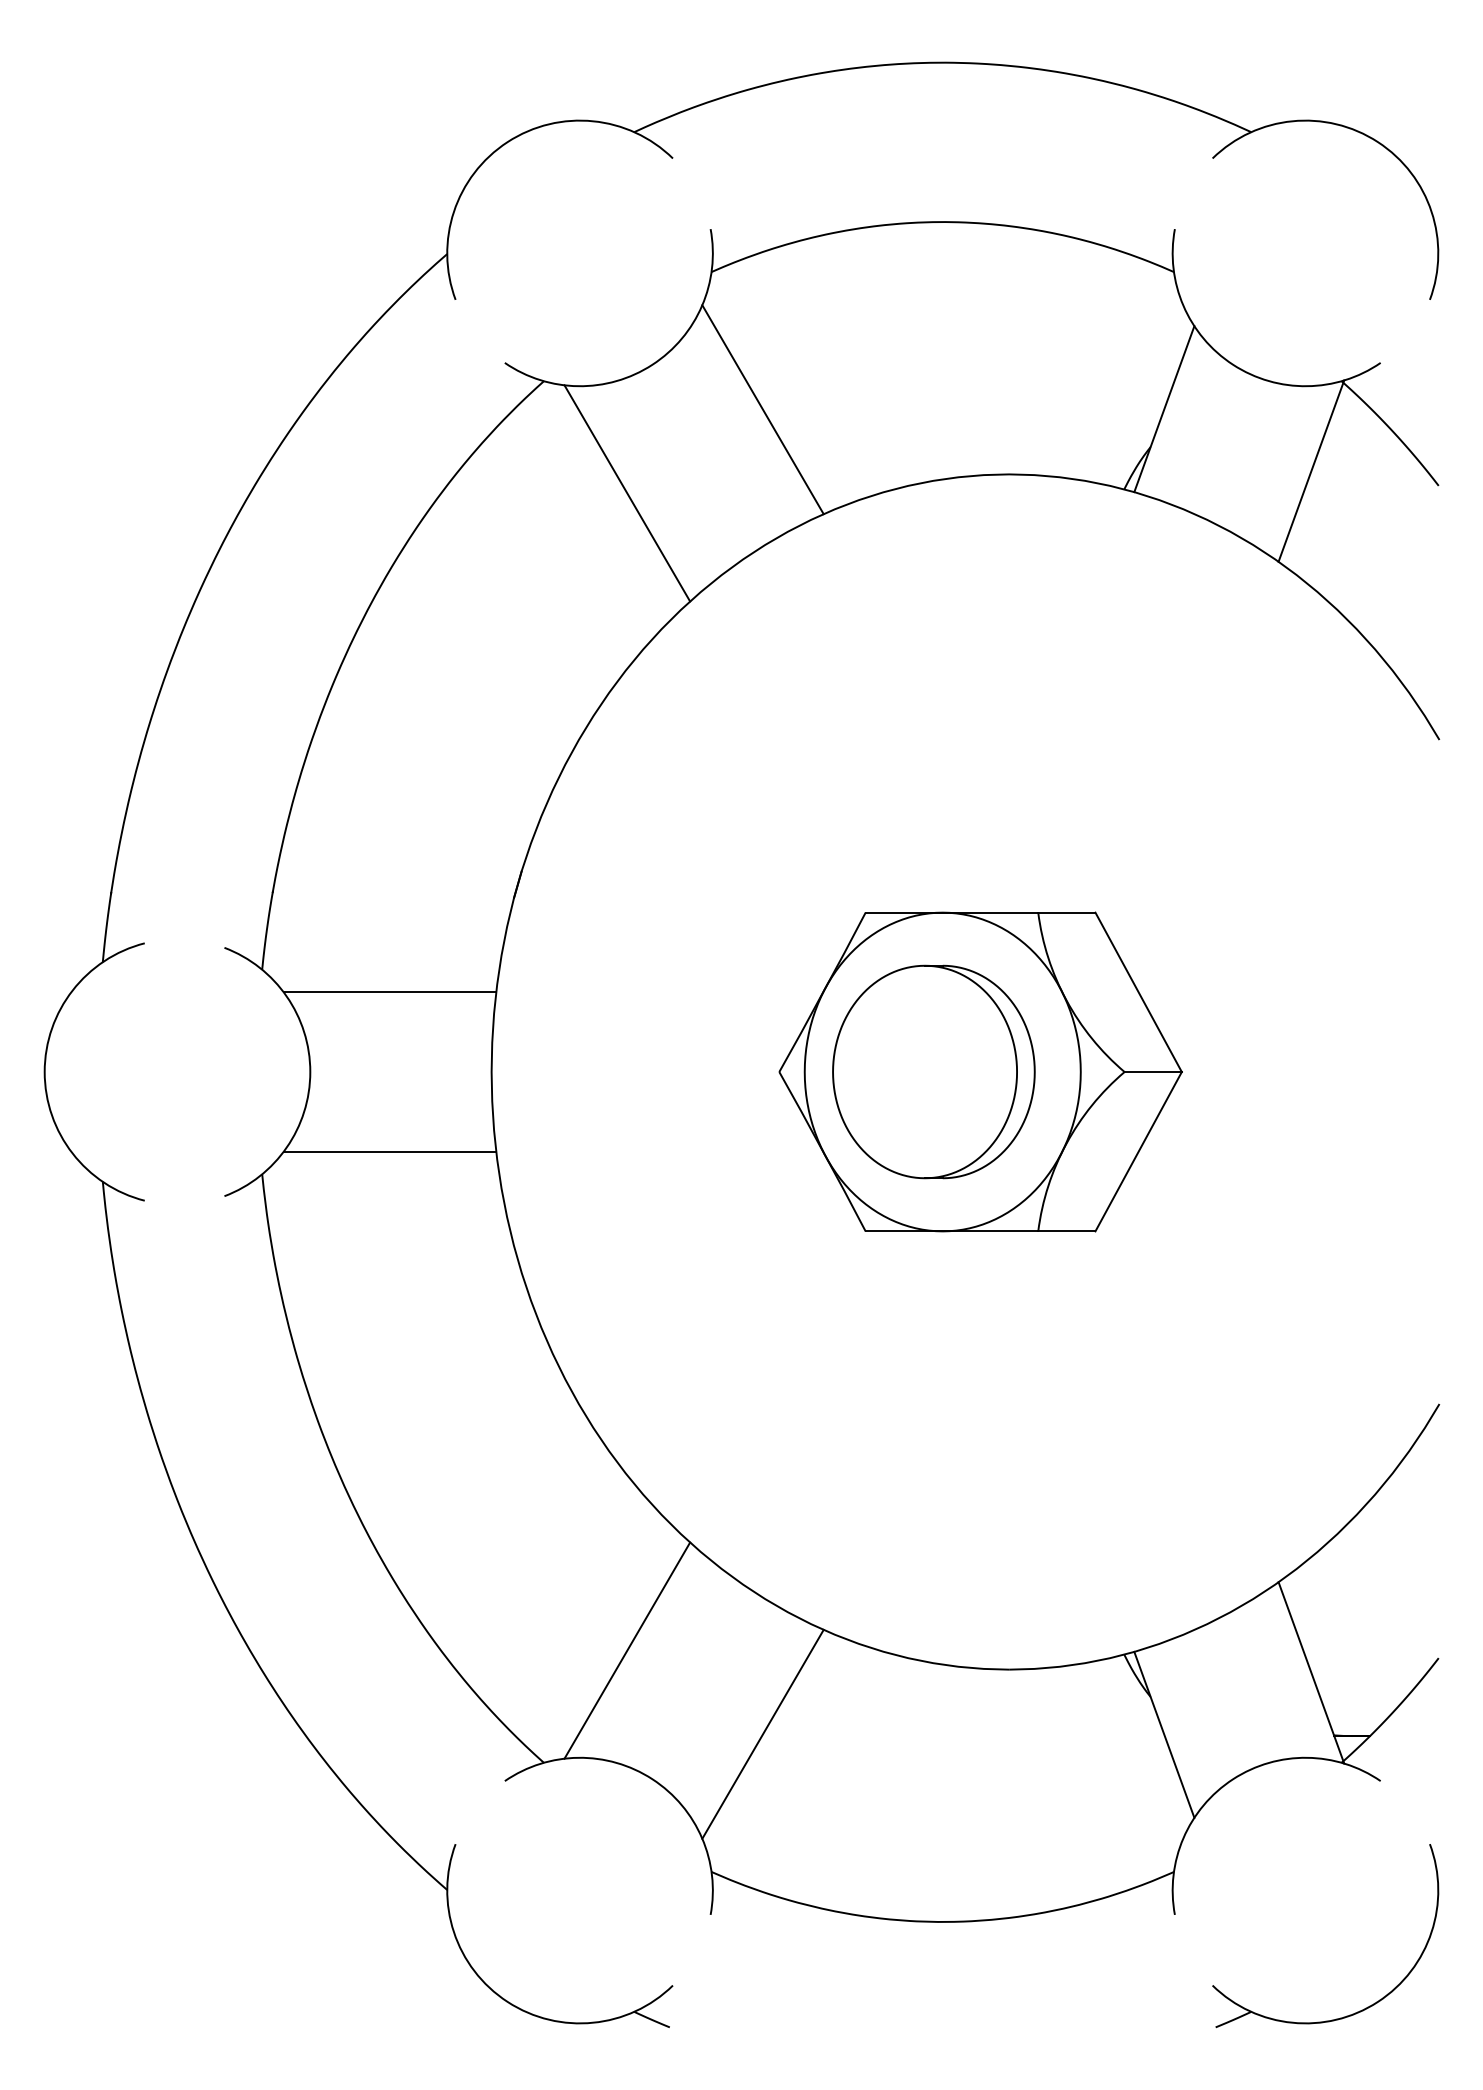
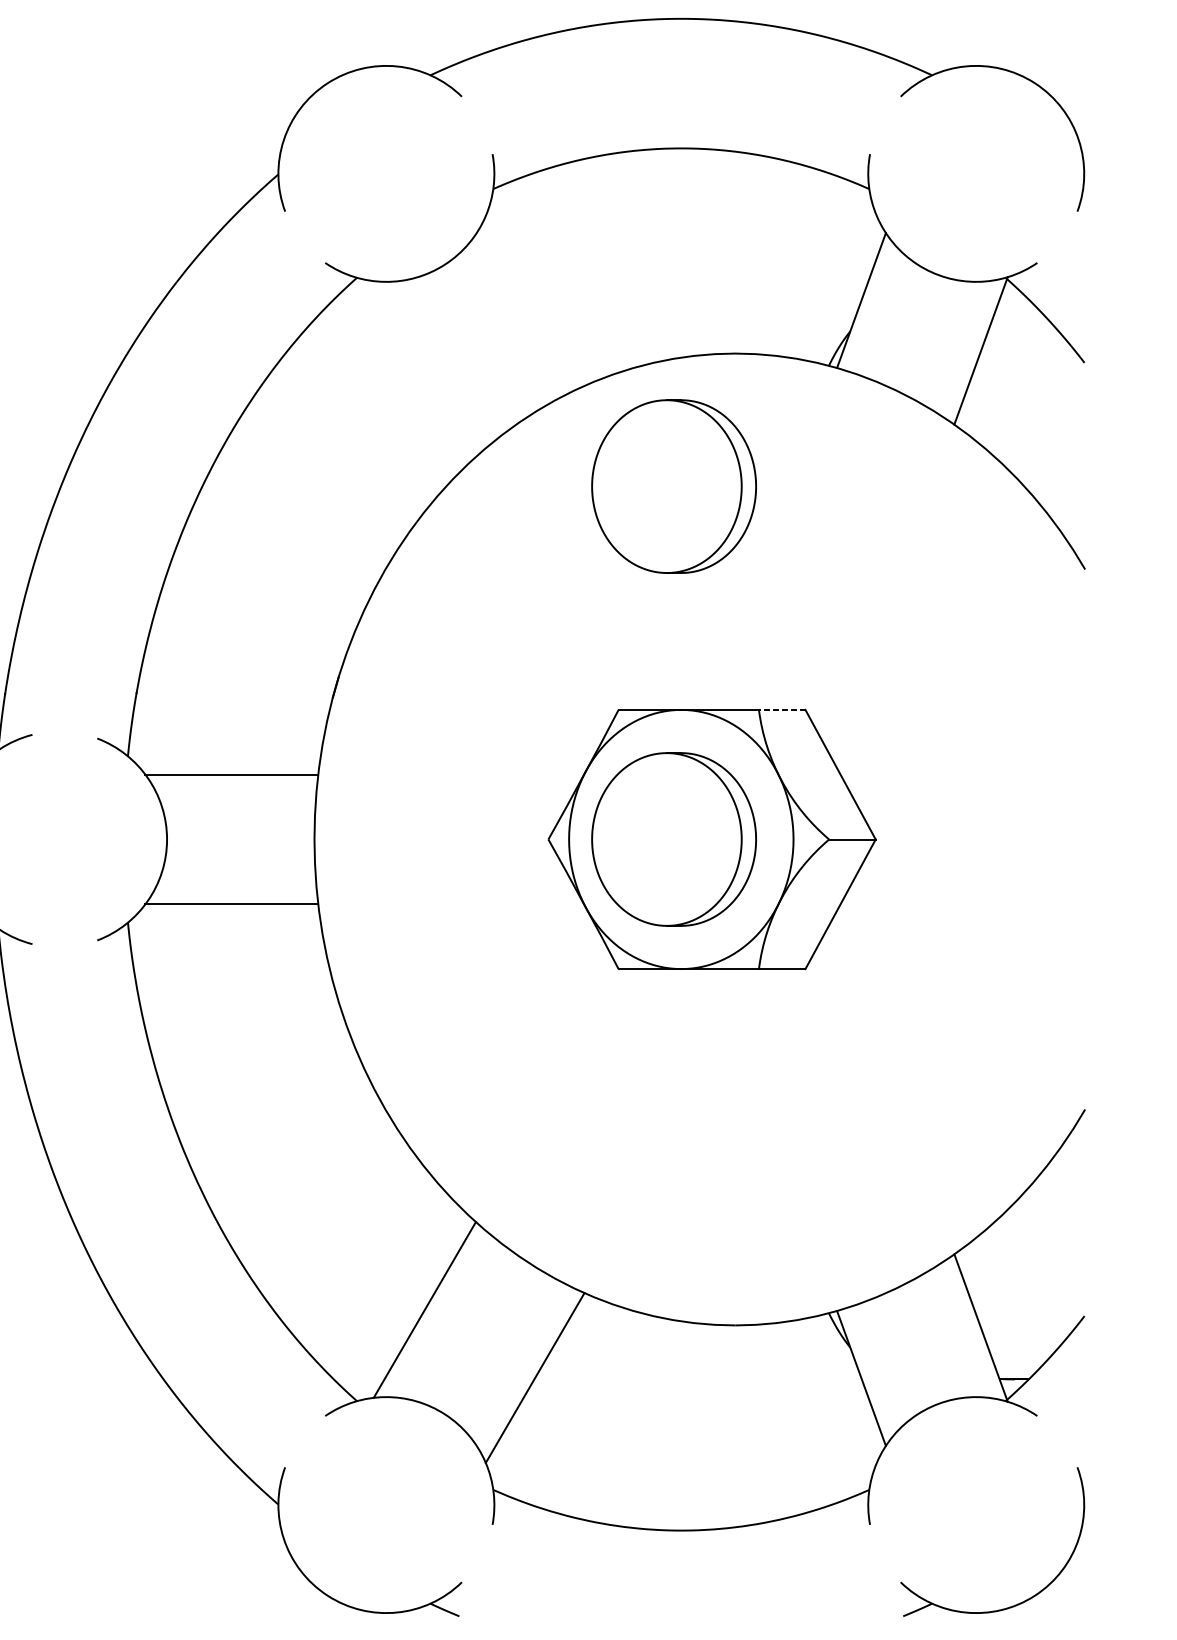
line: (762, 409) -> (534, 300), removed
line: (627, 493) -> (424, 369), removed
part: (933, 637) -> (673, 486), added
line: (1066, 912) -> (781, 709), solid -> dashed

